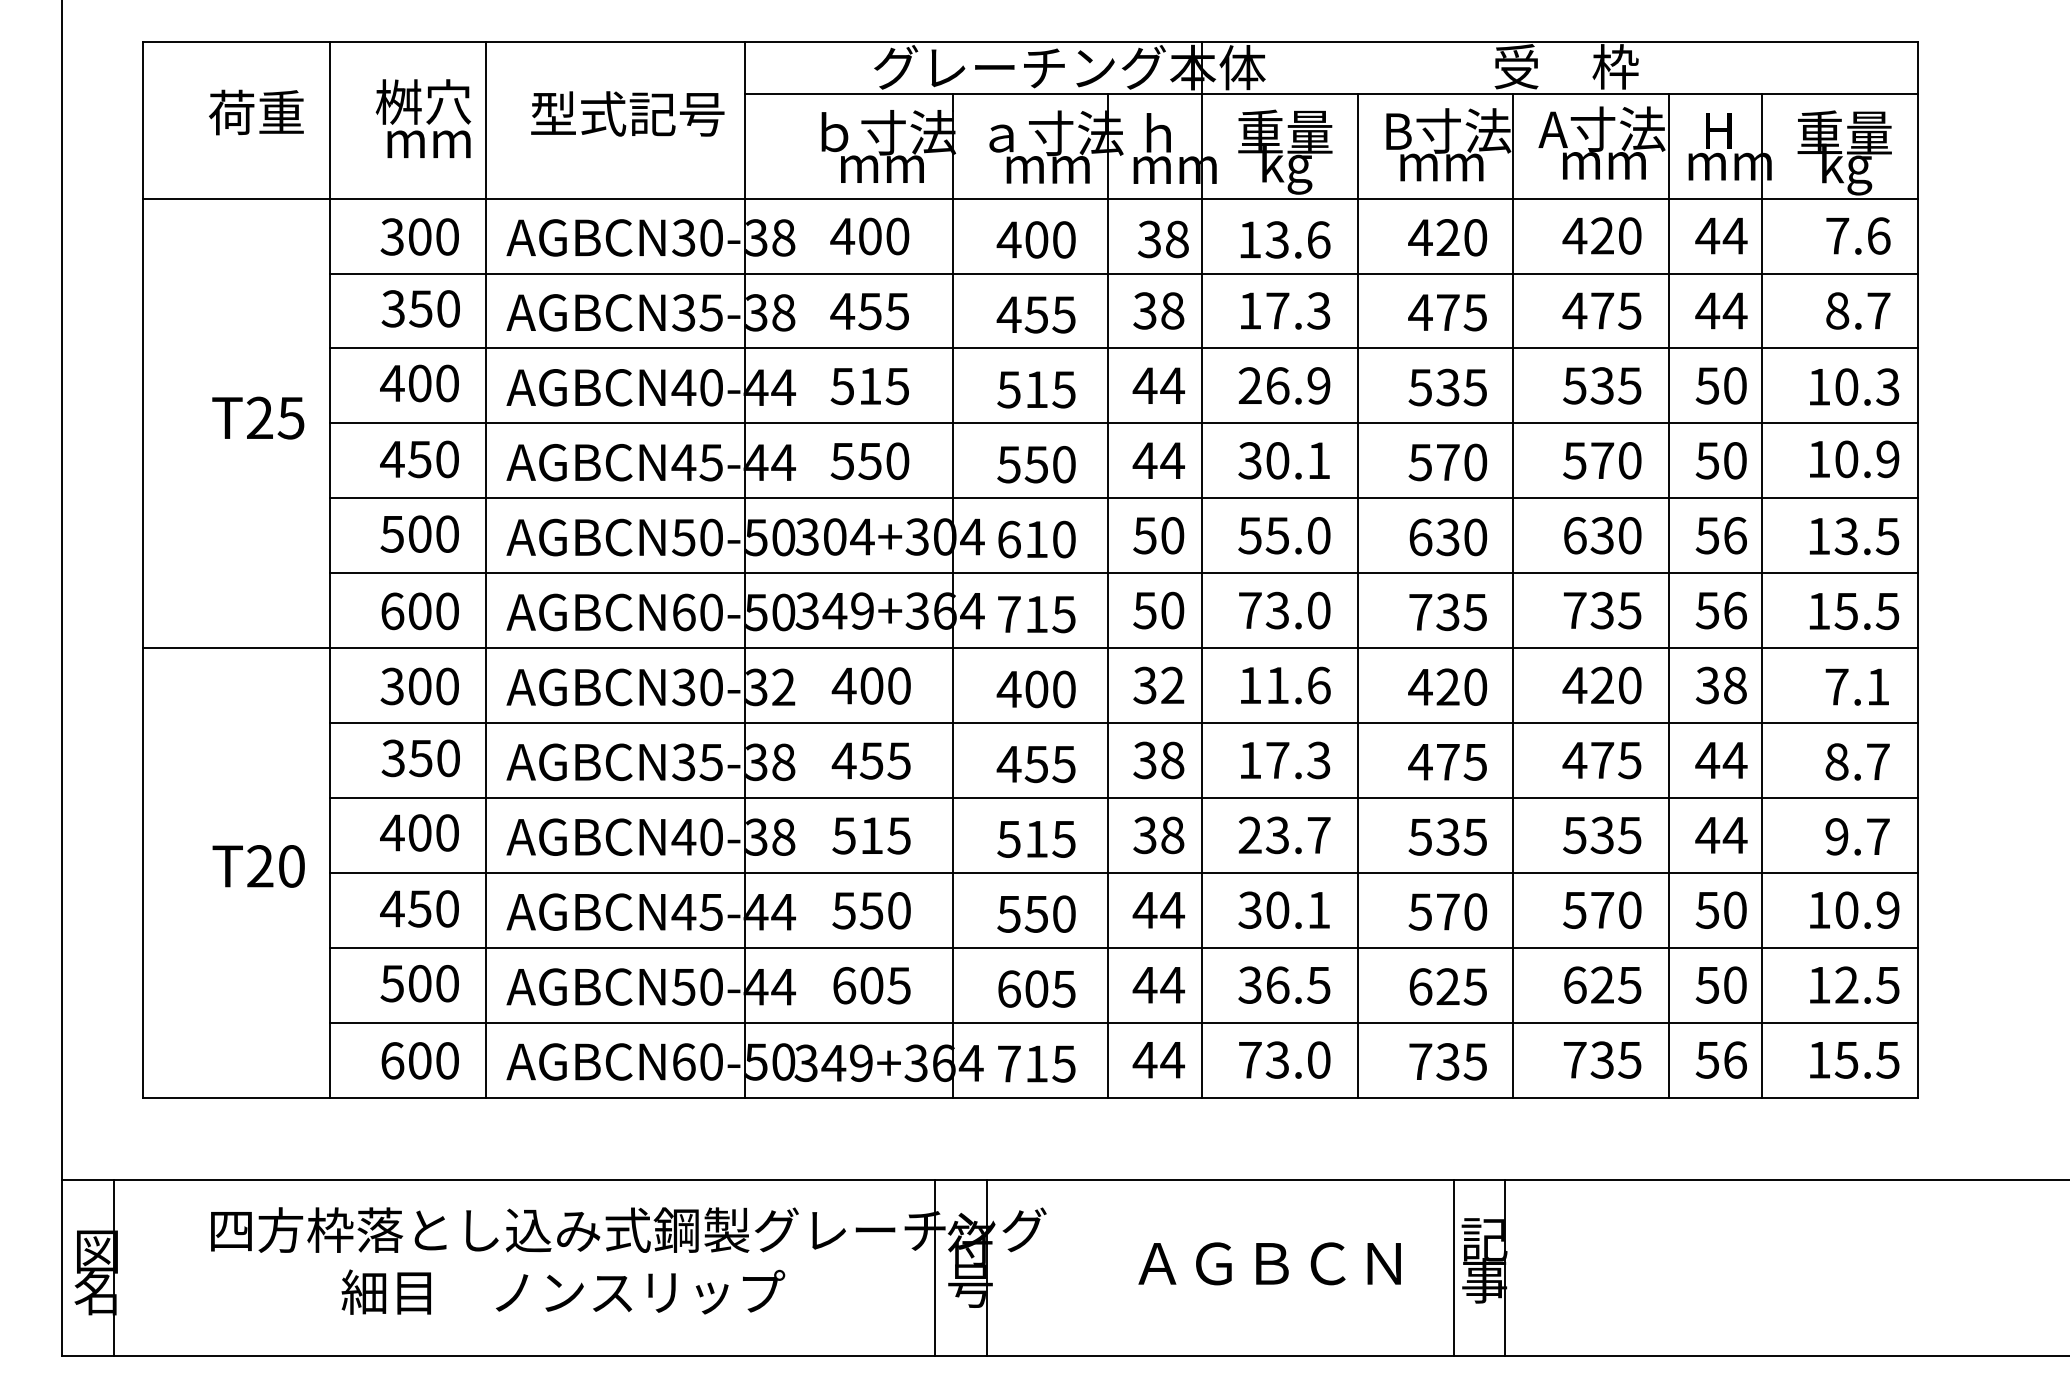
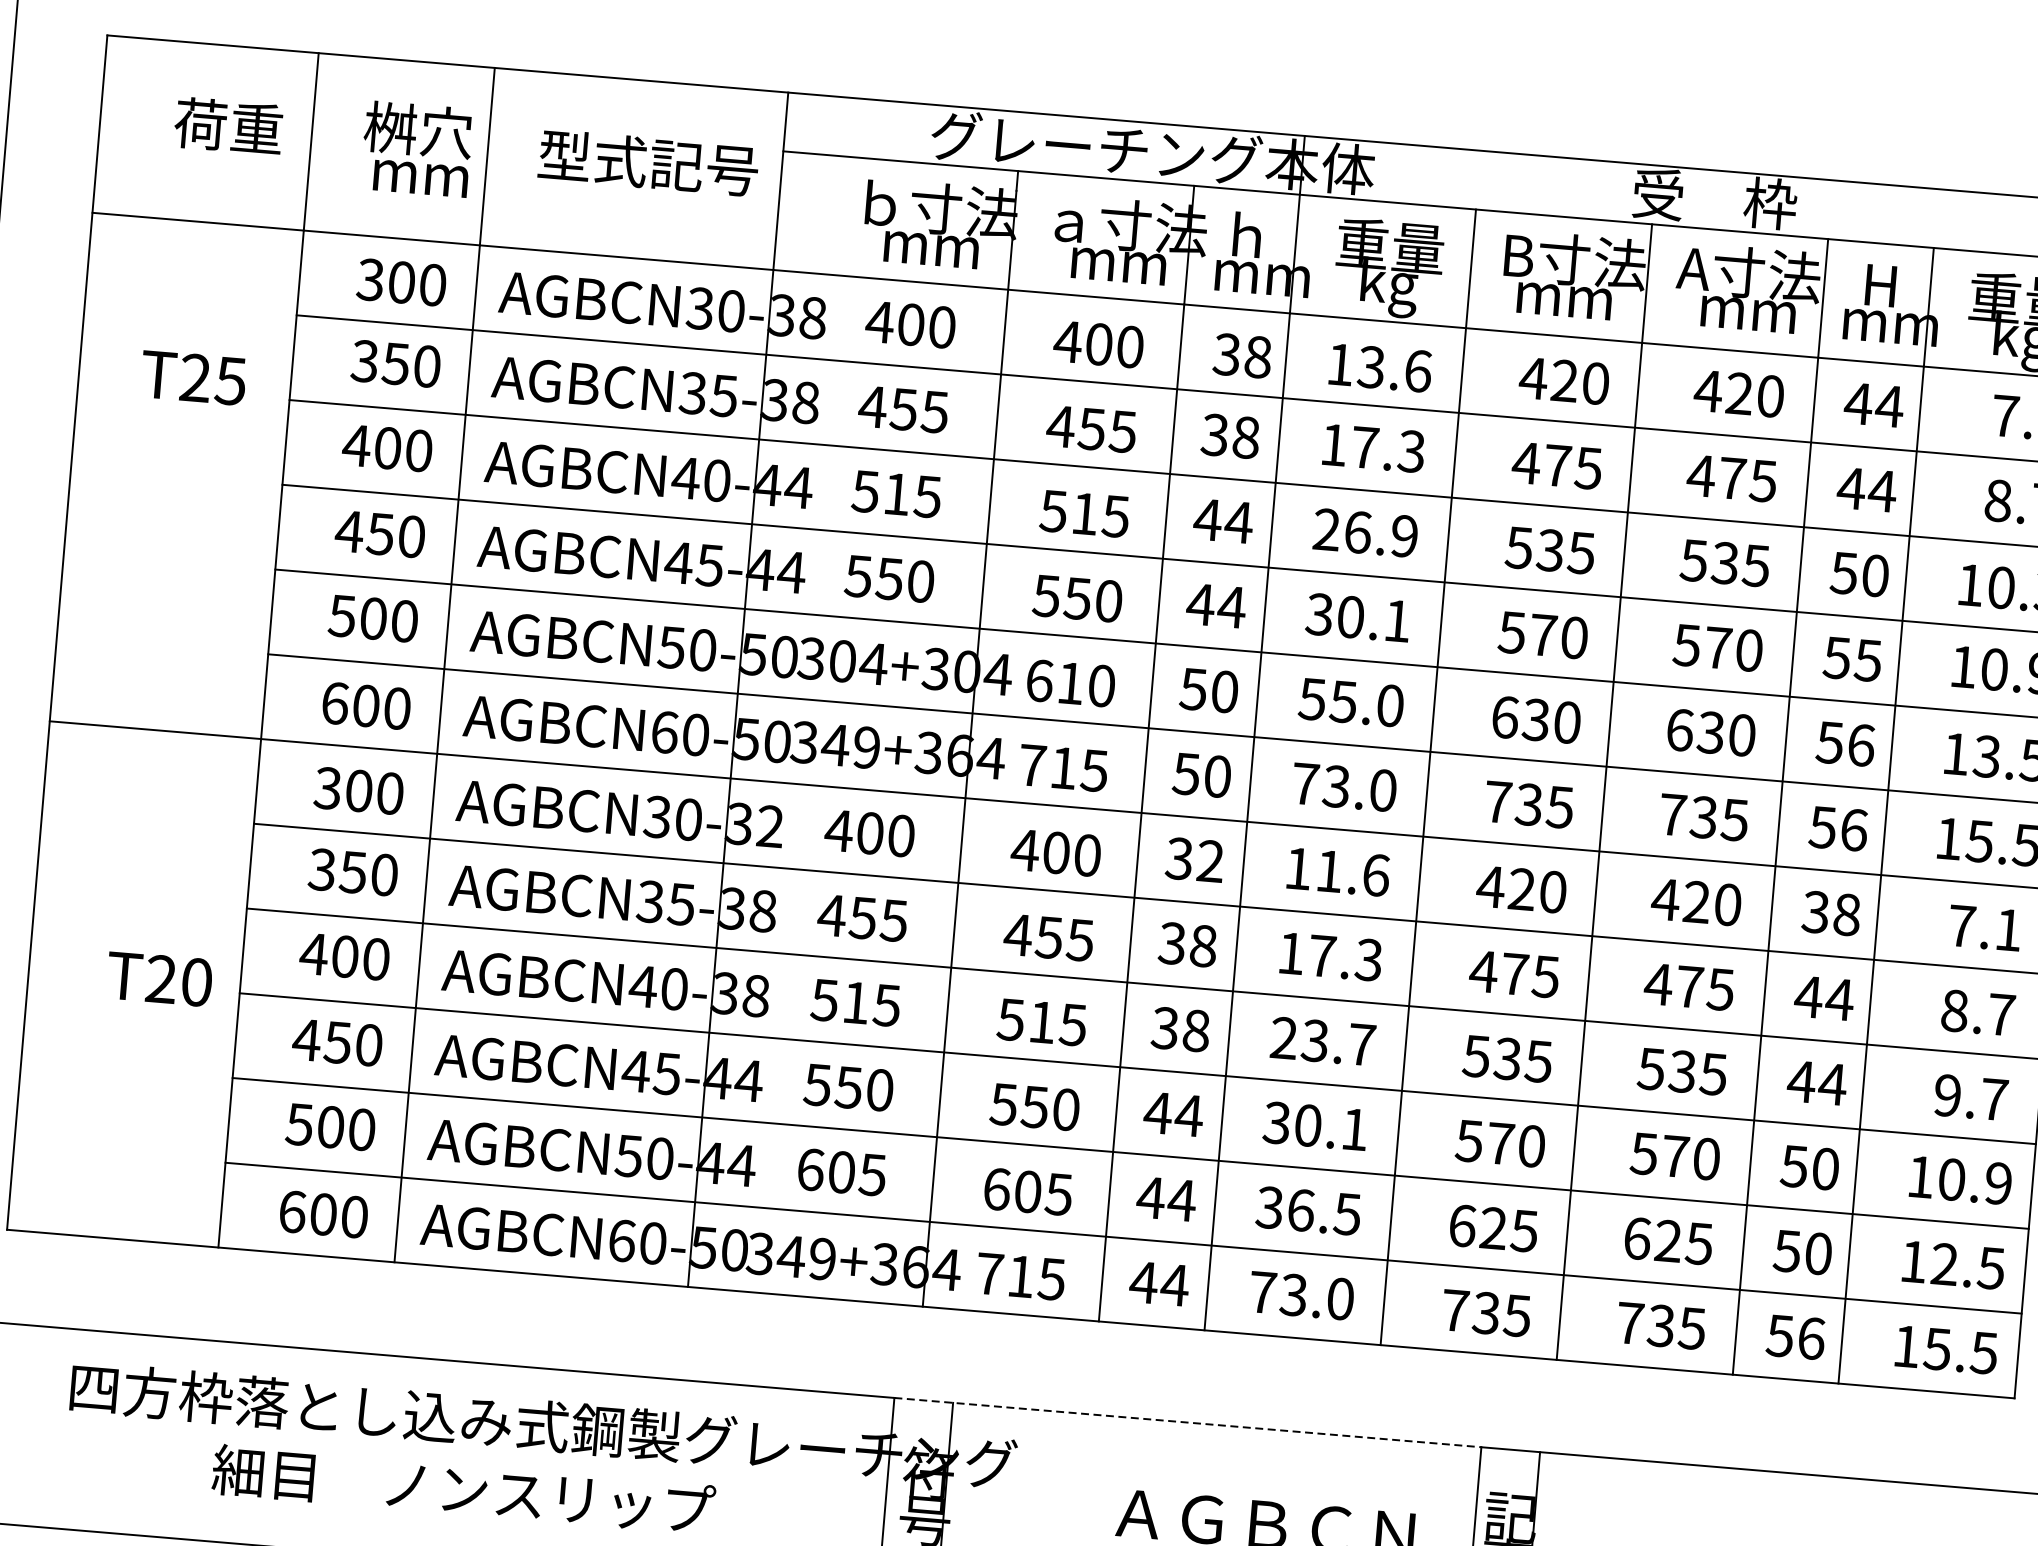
text: (258, 417) -> (193, 377), moved
text: (1734, 460) -> (1867, 660), 50 -> 55
line: (1194, 1179) -> (1188, 1422), solid -> dashed

